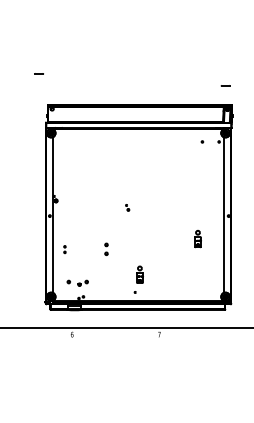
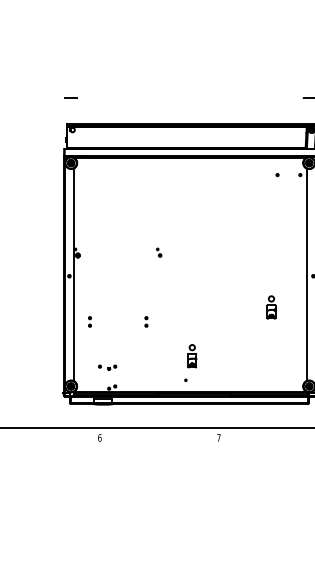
part: (38, 73) -> (70, 98), moved
part: (127, 207) -> (158, 252), moved
part: (105, 249) -> (145, 321), size x0.62
part: (77, 282) -> (107, 366), size x0.62

